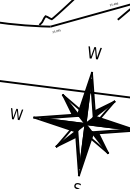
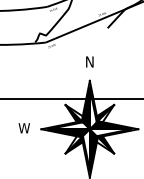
text: (94, 52) -> (89, 61), W -> N

